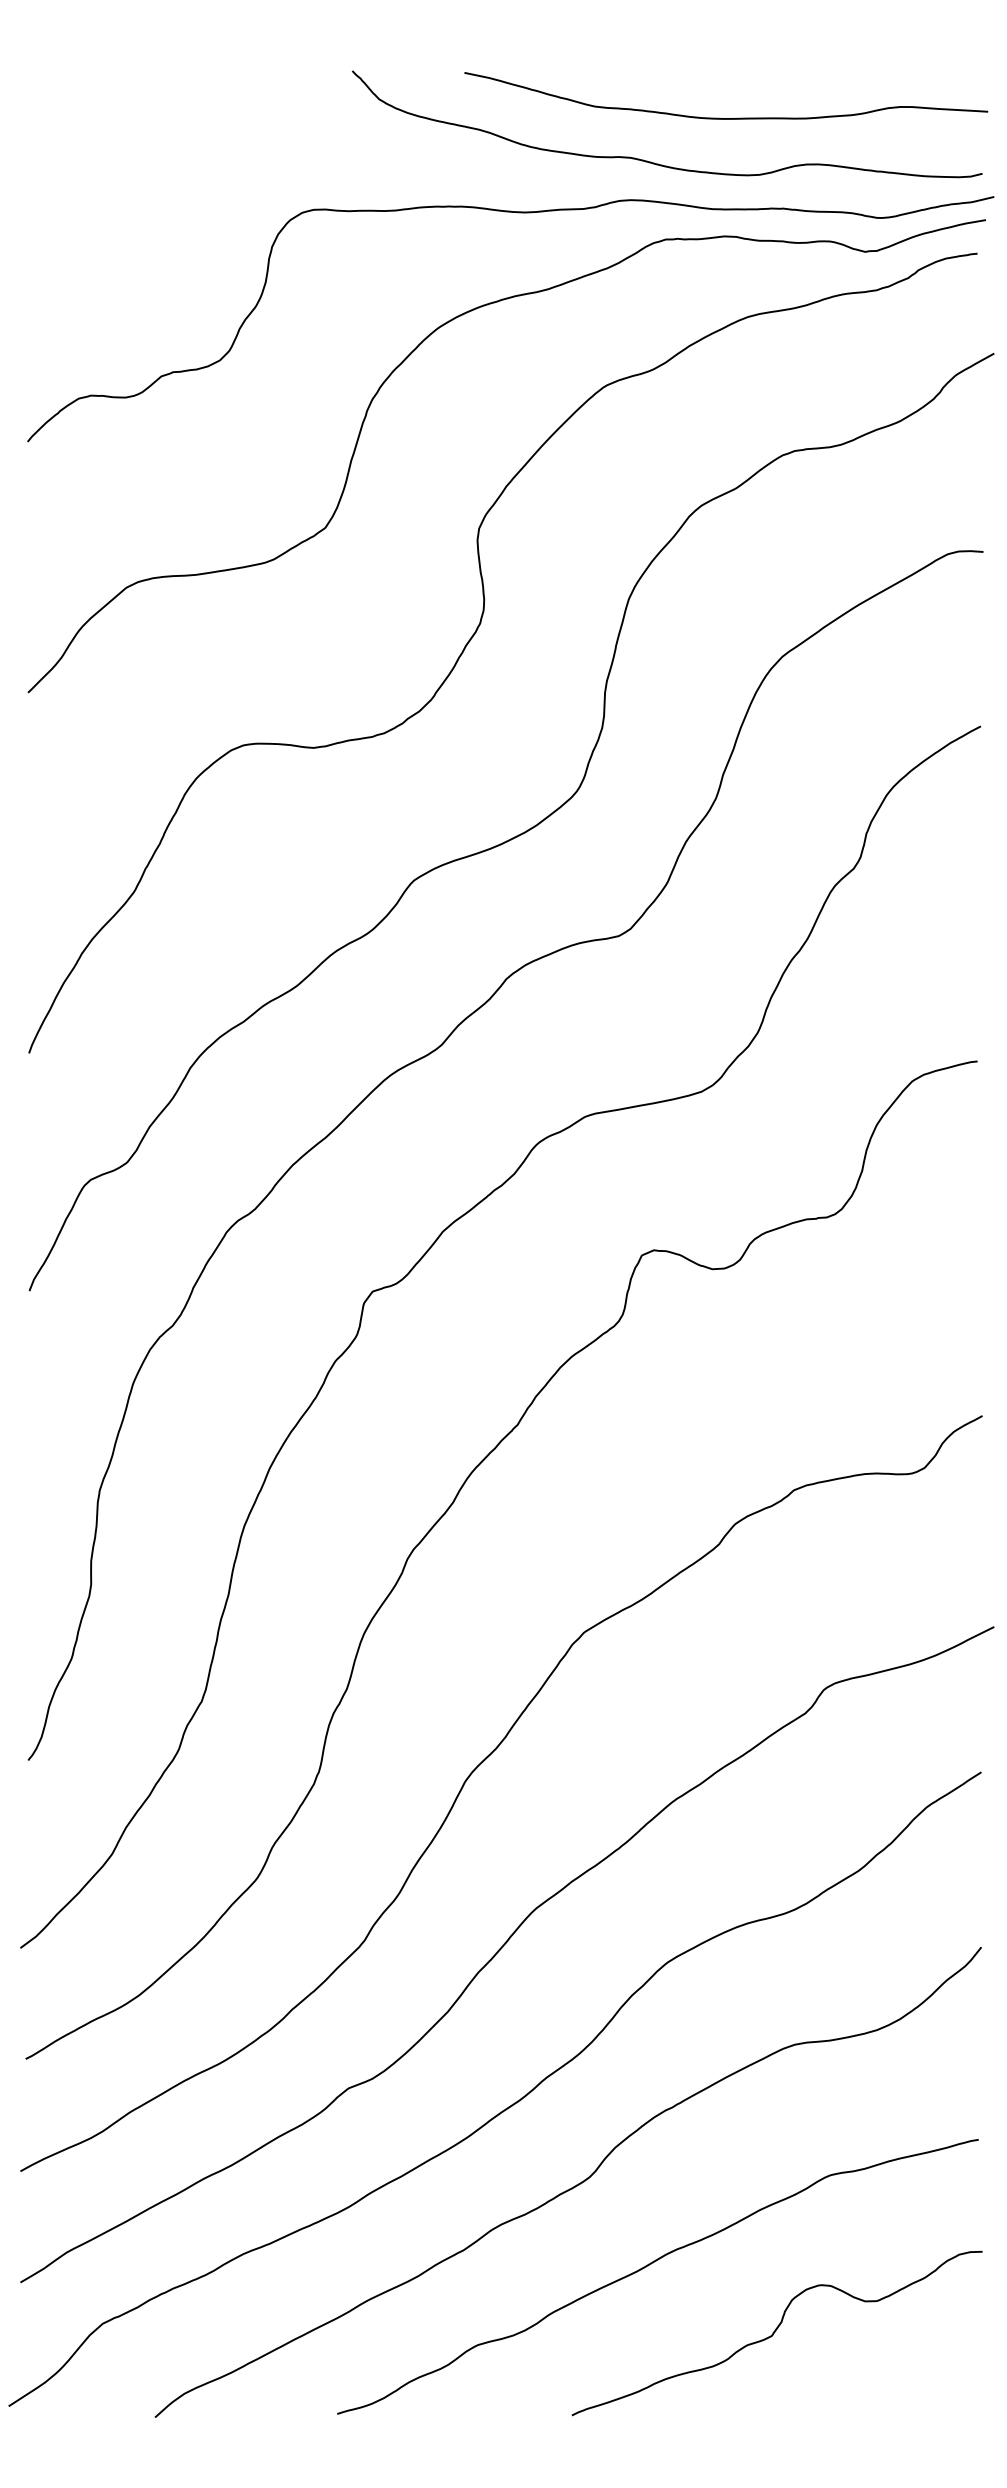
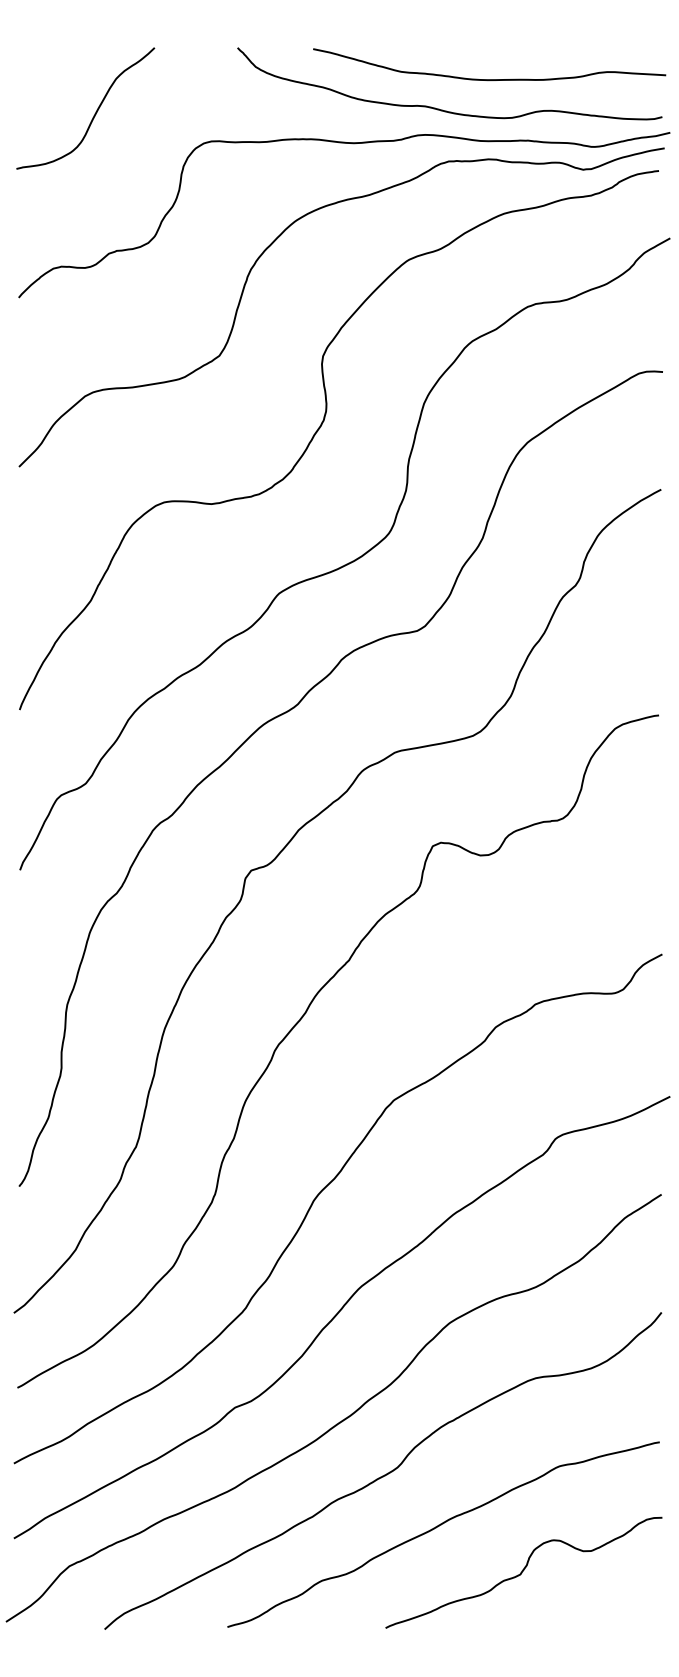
curve: (140, 168) -> (94, 113), added

